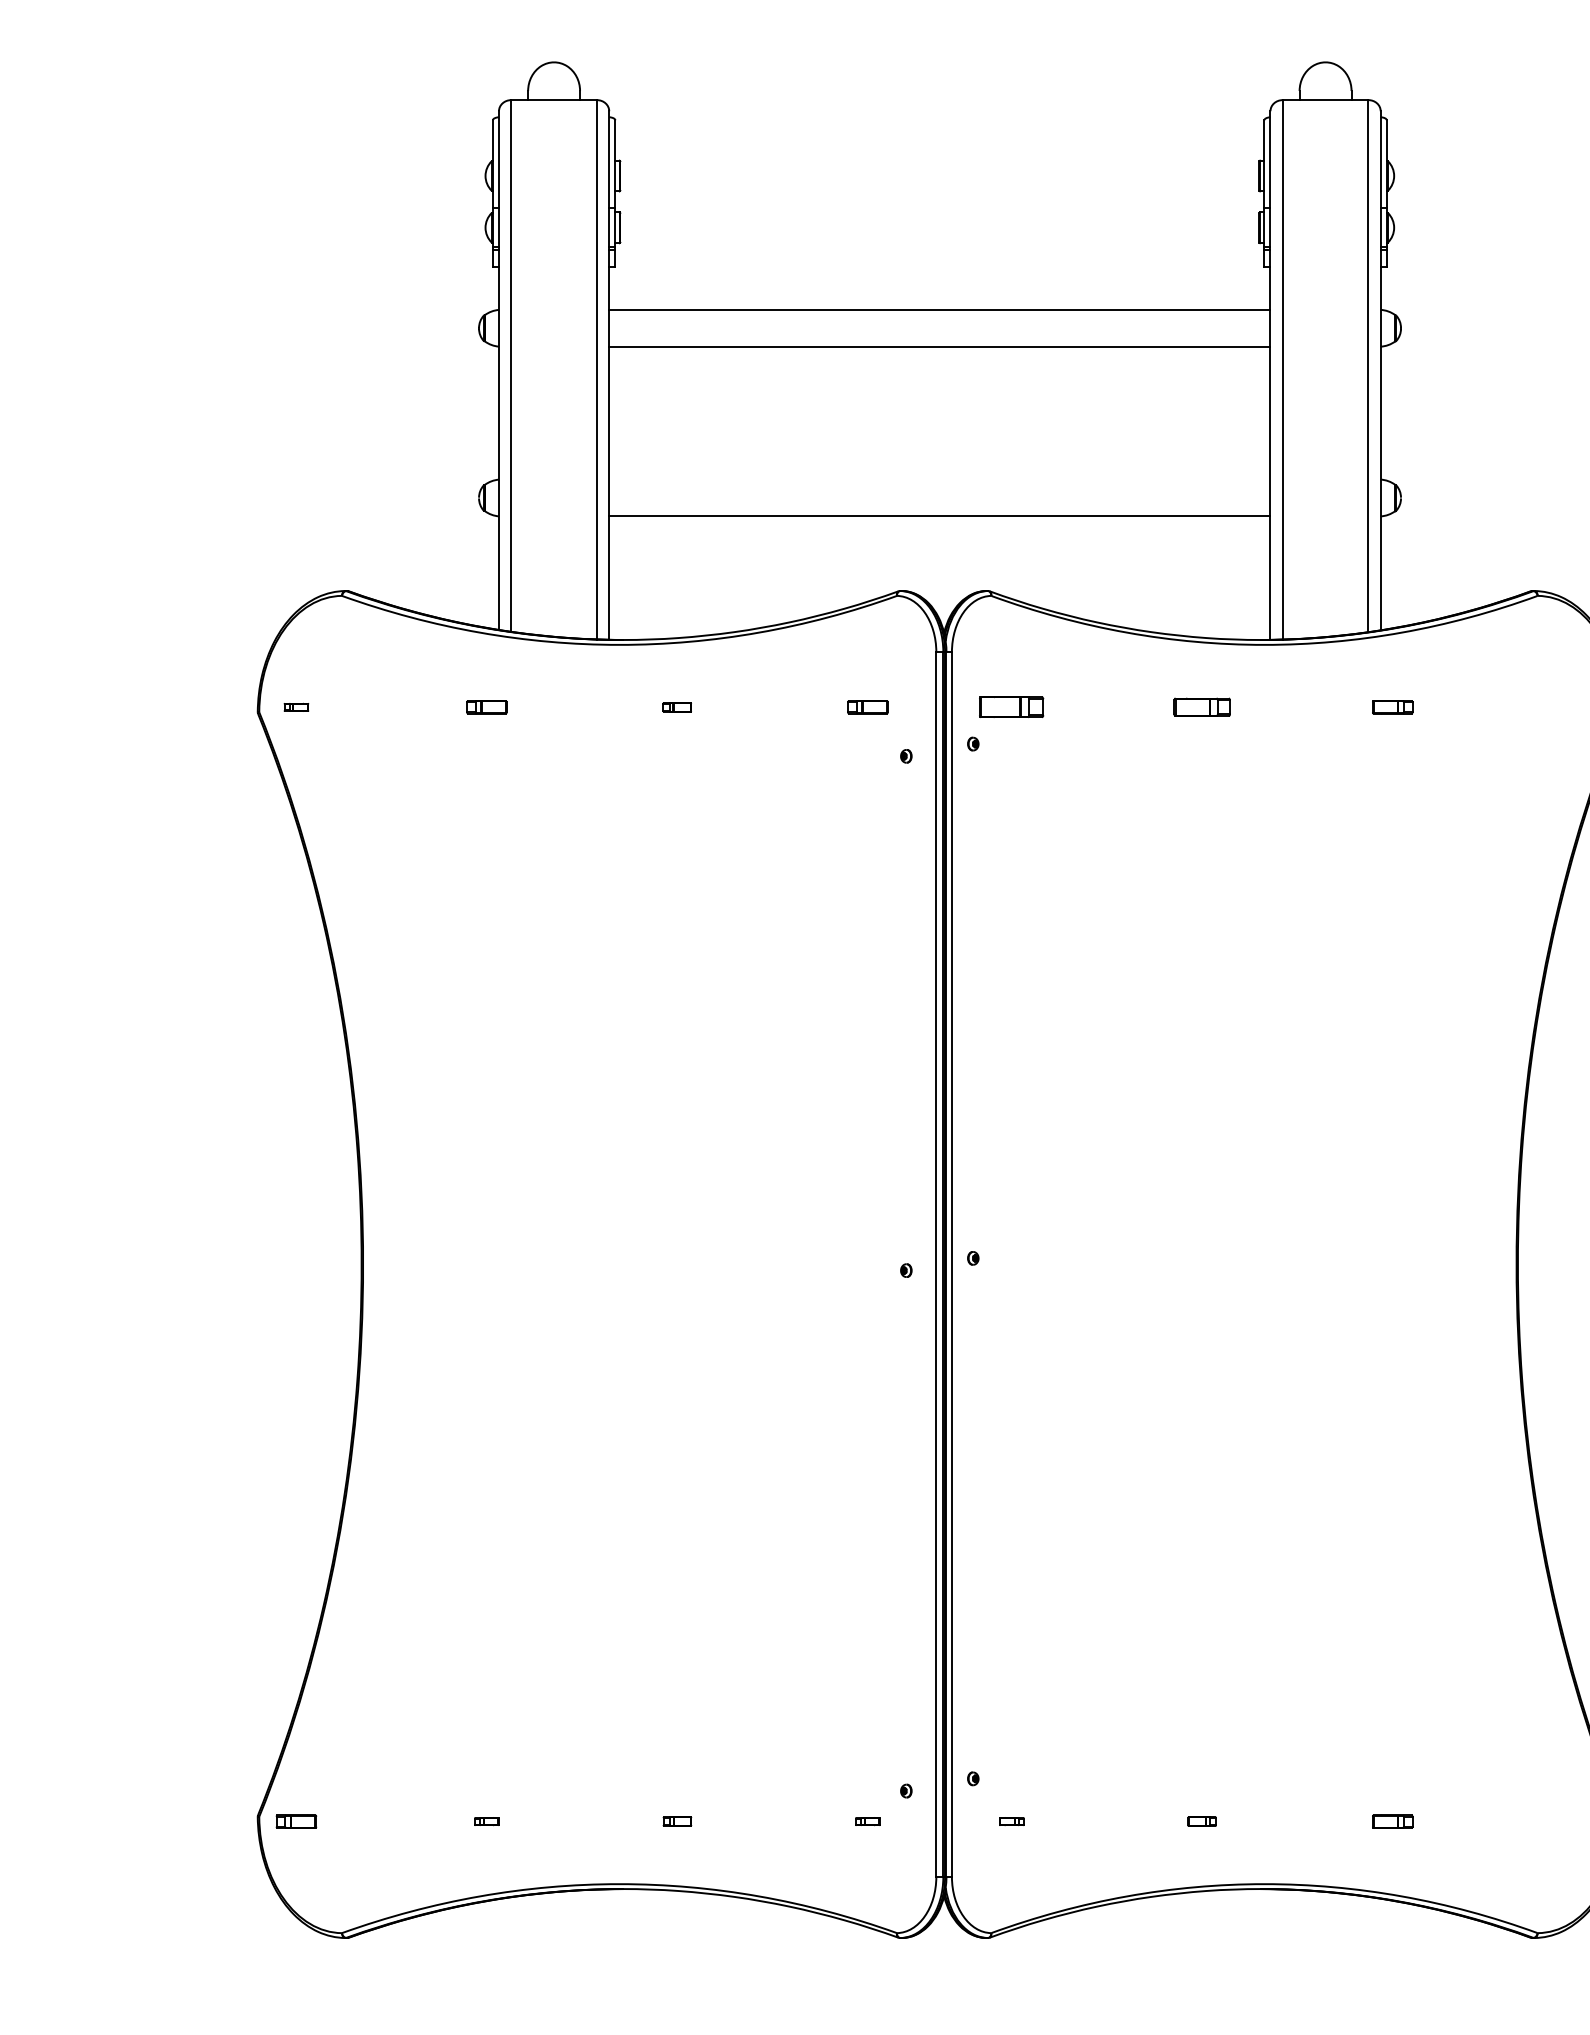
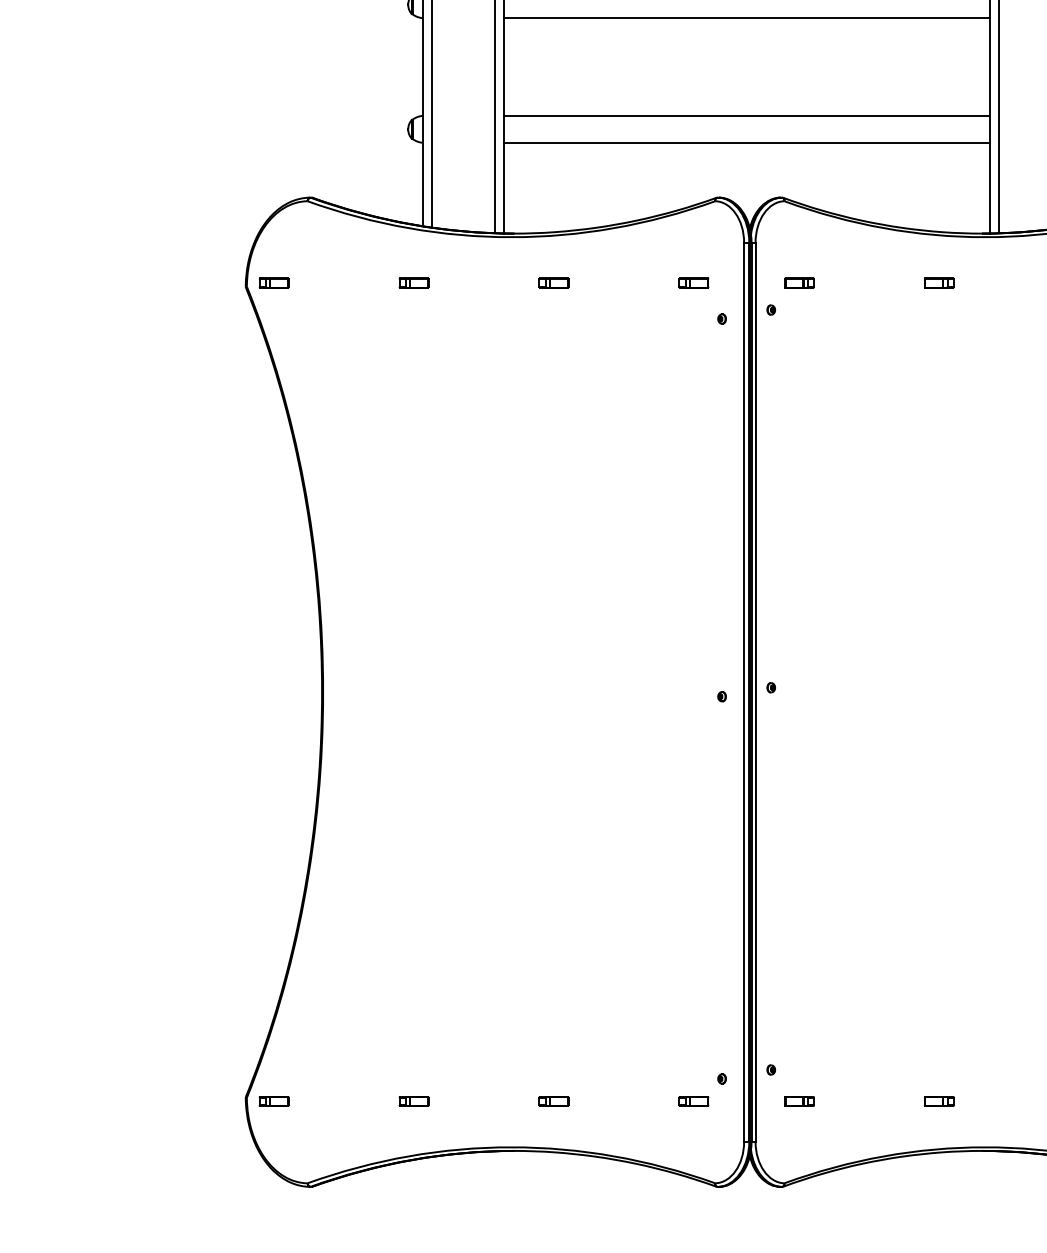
line: (939, 479) -> (746, 115), added
part: (296, 707) -> (274, 283), size x1.67
part: (676, 707) -> (553, 283), size x1.43
part: (1011, 707) -> (799, 283), size x0.62
part: (1201, 707) -> (938, 283), size x0.71
part: (486, 1821) -> (413, 1101), size x1.67
part: (677, 1821) -> (554, 1101), size x1.43
part: (867, 1821) -> (693, 1101), size x1.67
part: (1011, 1821) -> (799, 1101), size x1.67
part: (1201, 1821) -> (938, 1101), size x1.43

